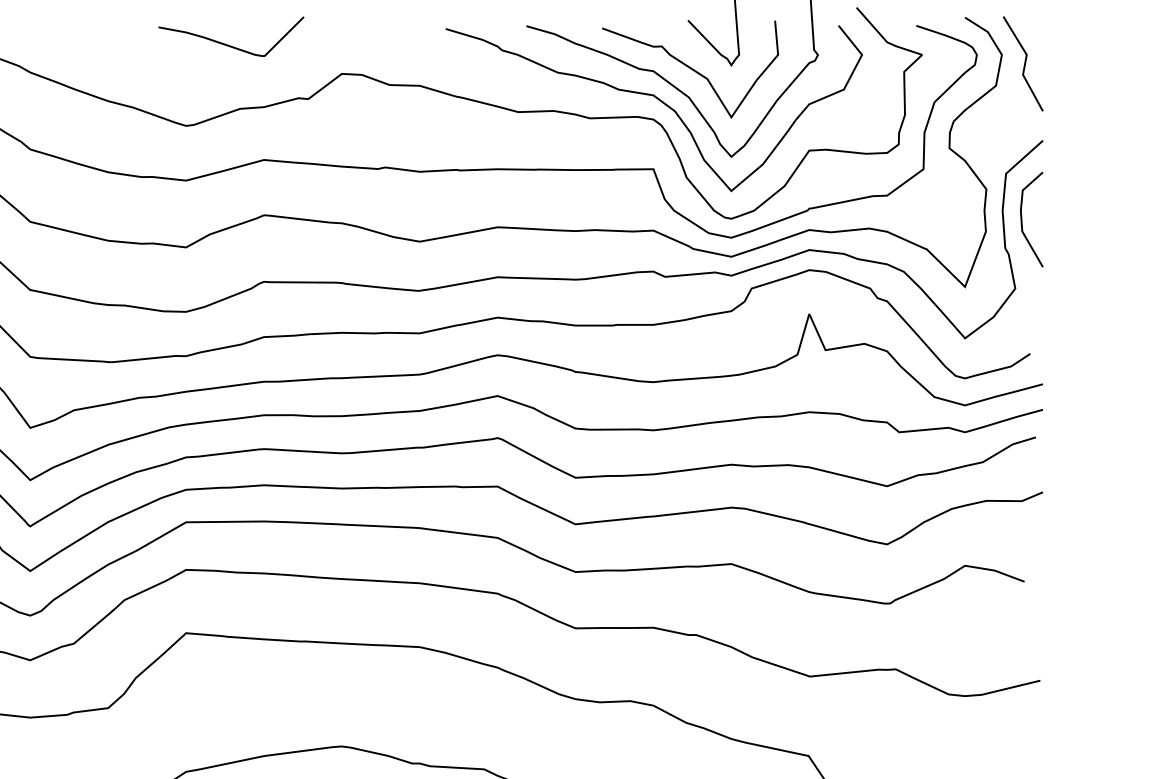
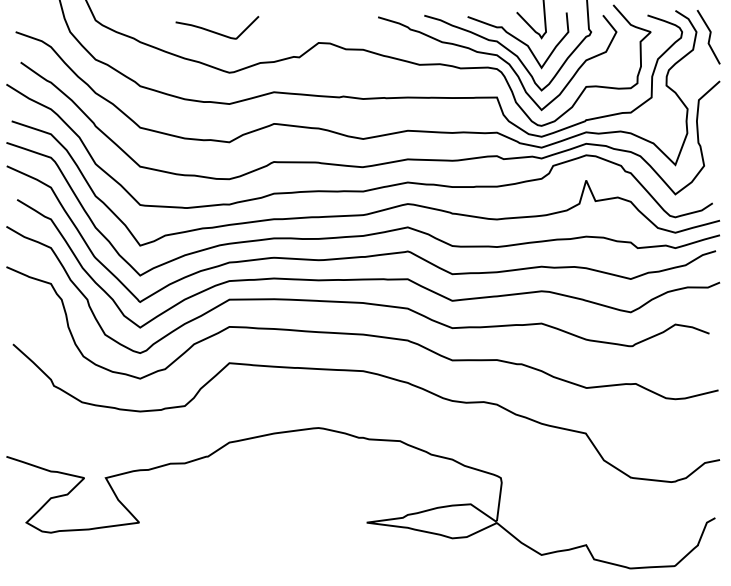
curve: (228, 43) -> (215, 31), moved
line: (1022, 218) -> (708, 125), removed

